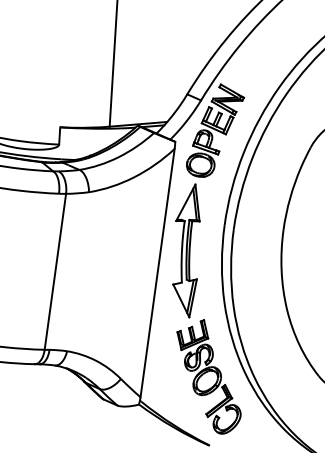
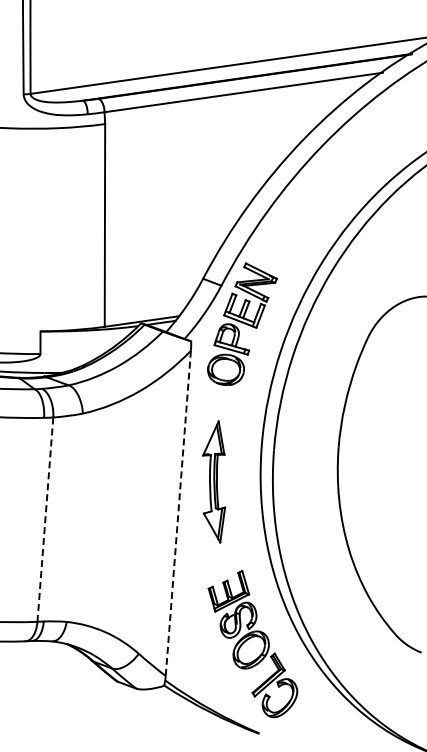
part: (186, 250) -> (213, 481), size x0.7
line: (55, 272) -> (45, 520), solid -> dashed
line: (157, 273) -> (178, 513), solid -> dashed

